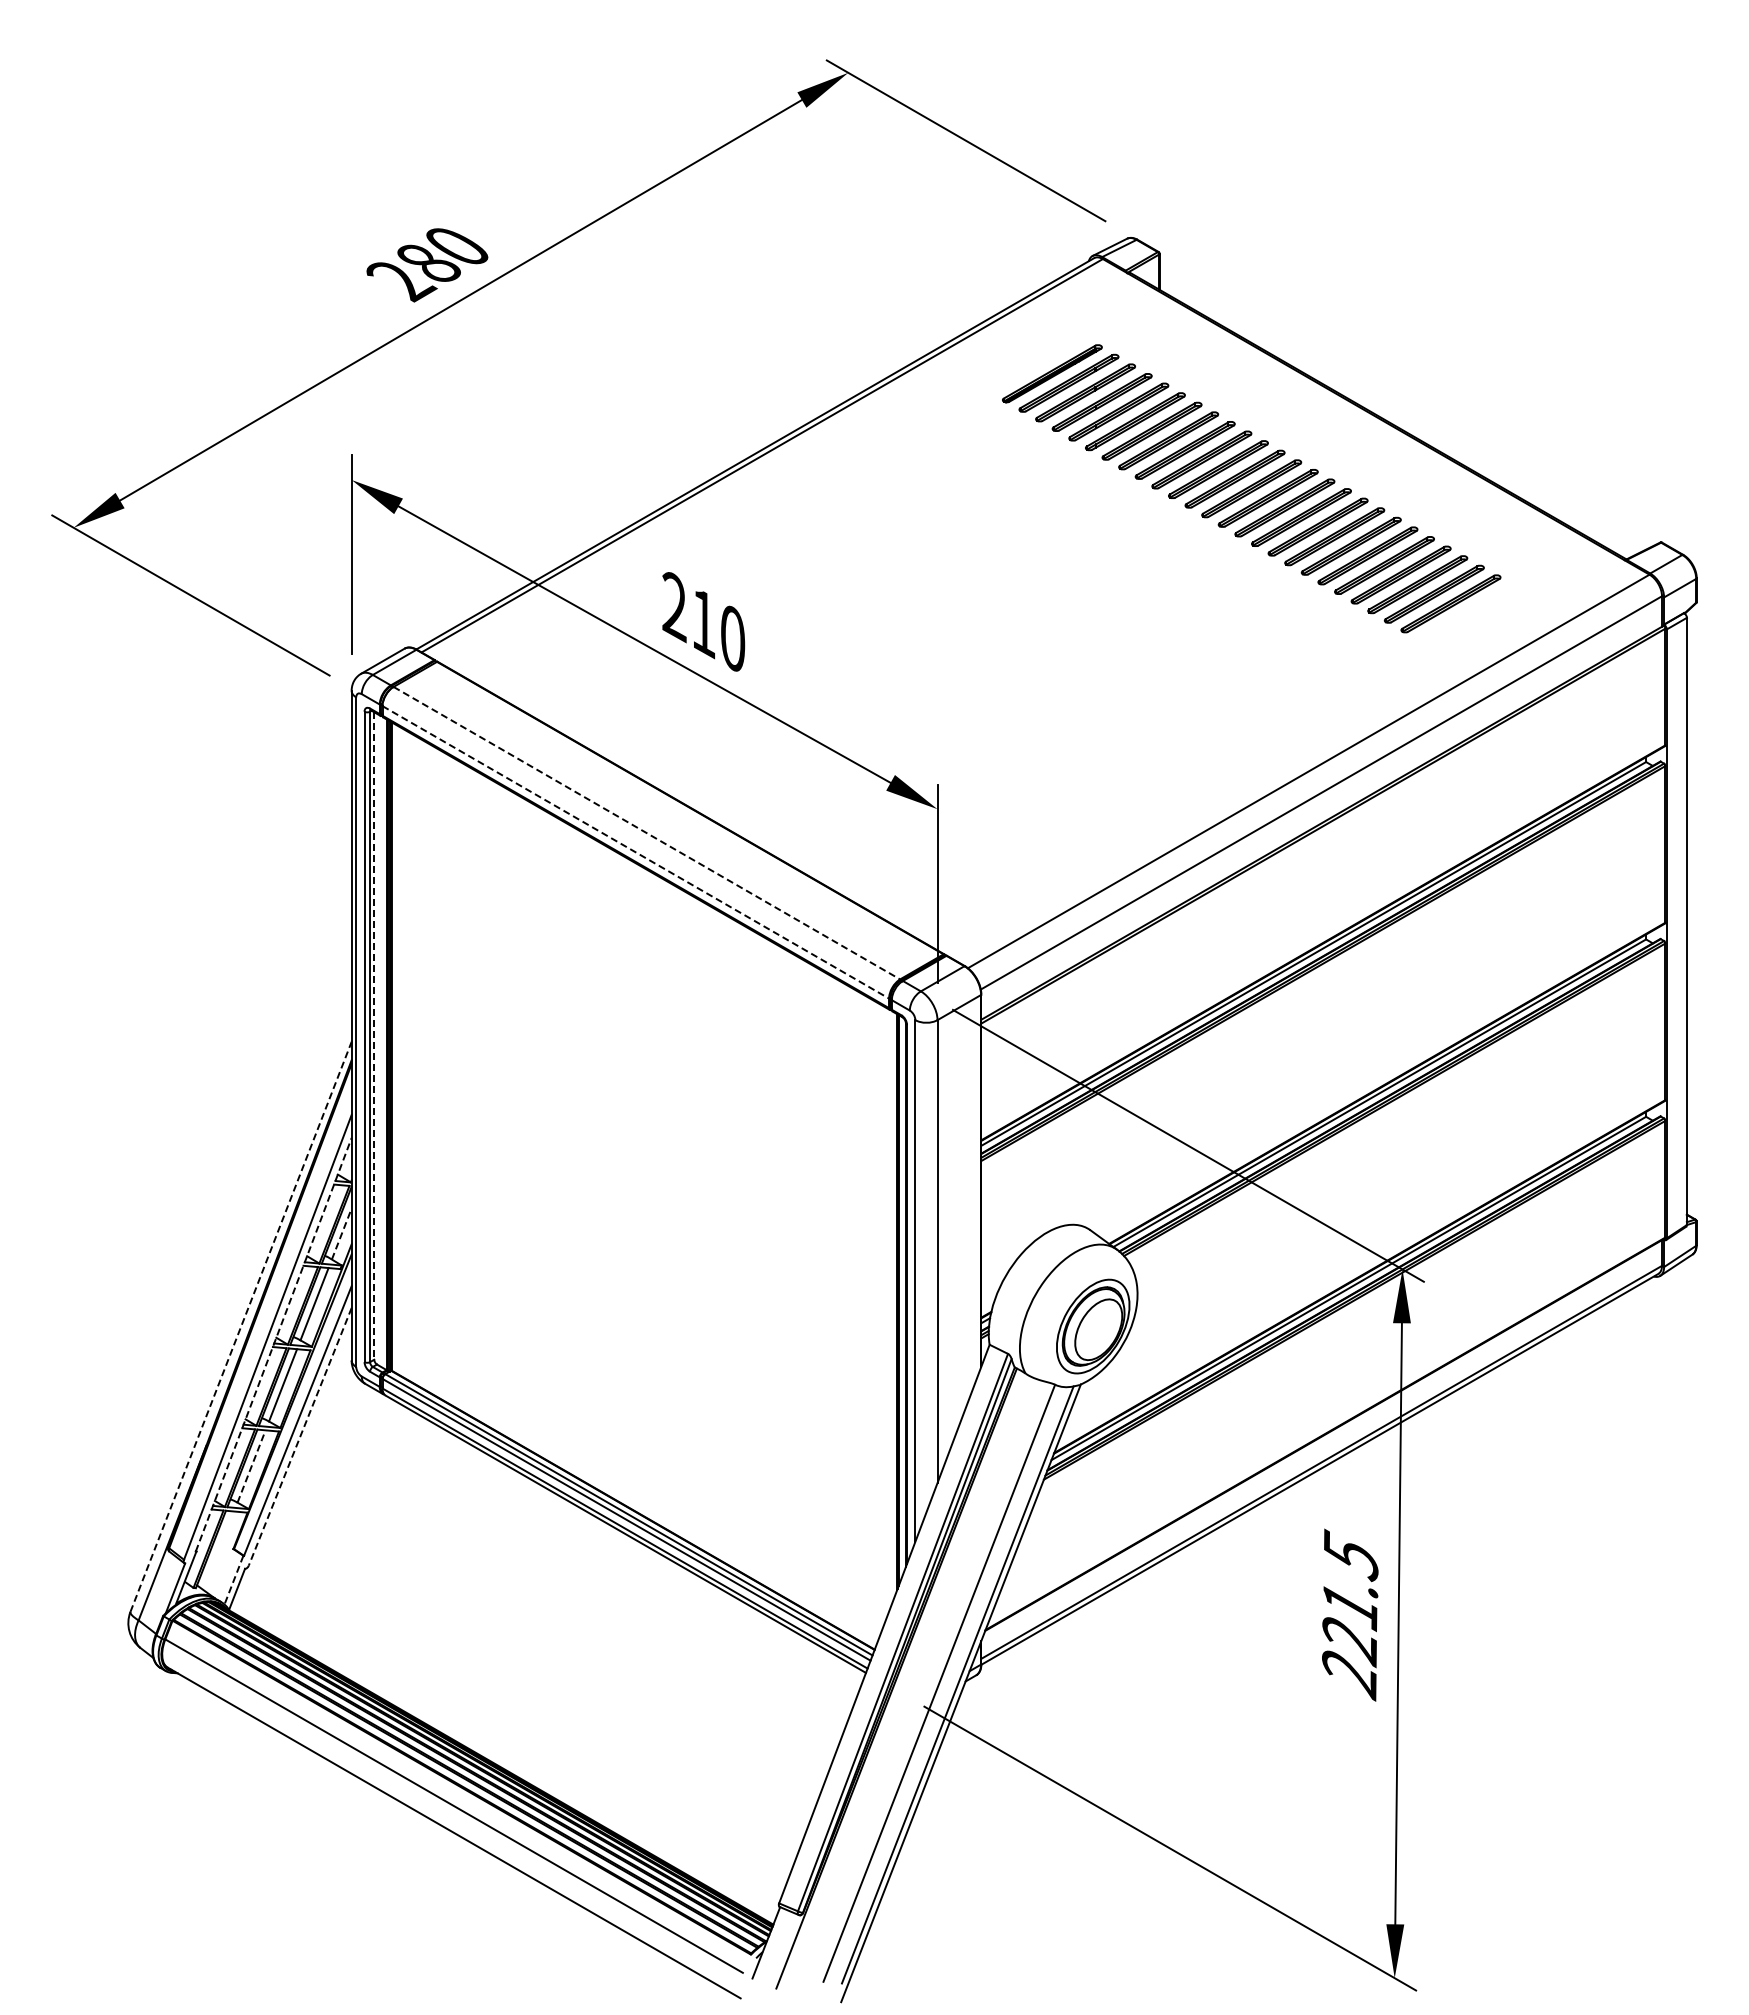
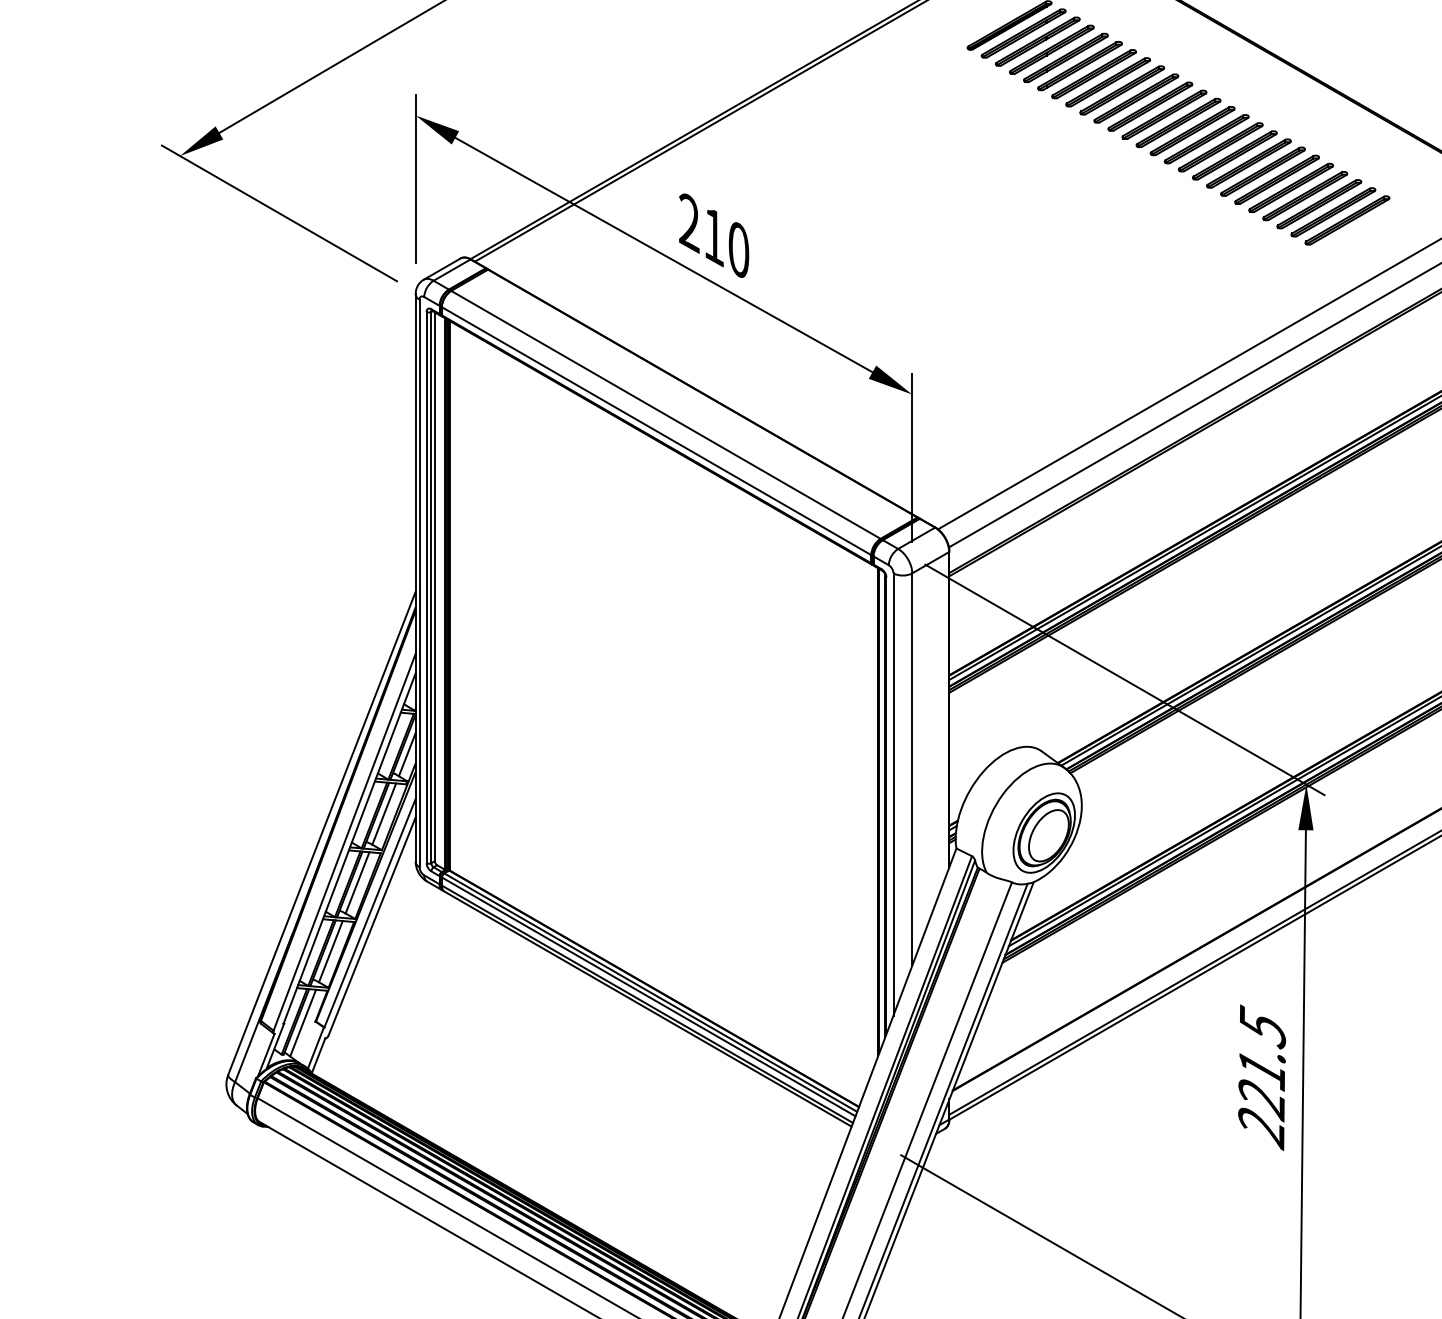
line: (647, 833) -> (666, 415), dashed -> solid
line: (636, 852) -> (657, 431), dashed -> solid
line: (374, 1036) -> (435, 587), dashed -> solid
line: (341, 1233) -> (407, 754), dashed -> solid
line: (241, 1326) -> (322, 833), dashed -> solid
line: (273, 1344) -> (349, 848), dashed -> solid
line: (300, 1436) -> (372, 926), dashed -> solid
line: (251, 1466) -> (330, 951), dashed -> solid
line: (218, 1550) -> (302, 1022), added
line: (233, 1580) -> (315, 1048), dashed -> solid

